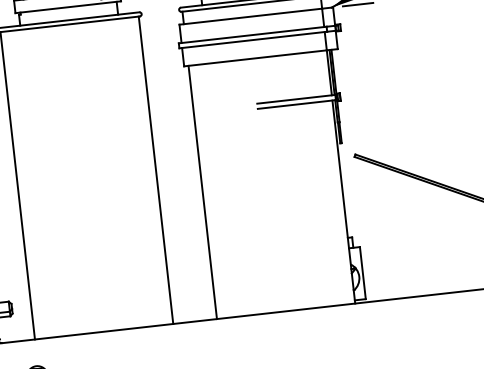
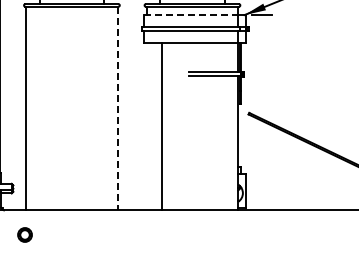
line: (251, 17) -> (191, 15), solid -> dashed
line: (155, 170) -> (117, 108), solid -> dashed
line: (202, 192) -> (161, 126), moved

